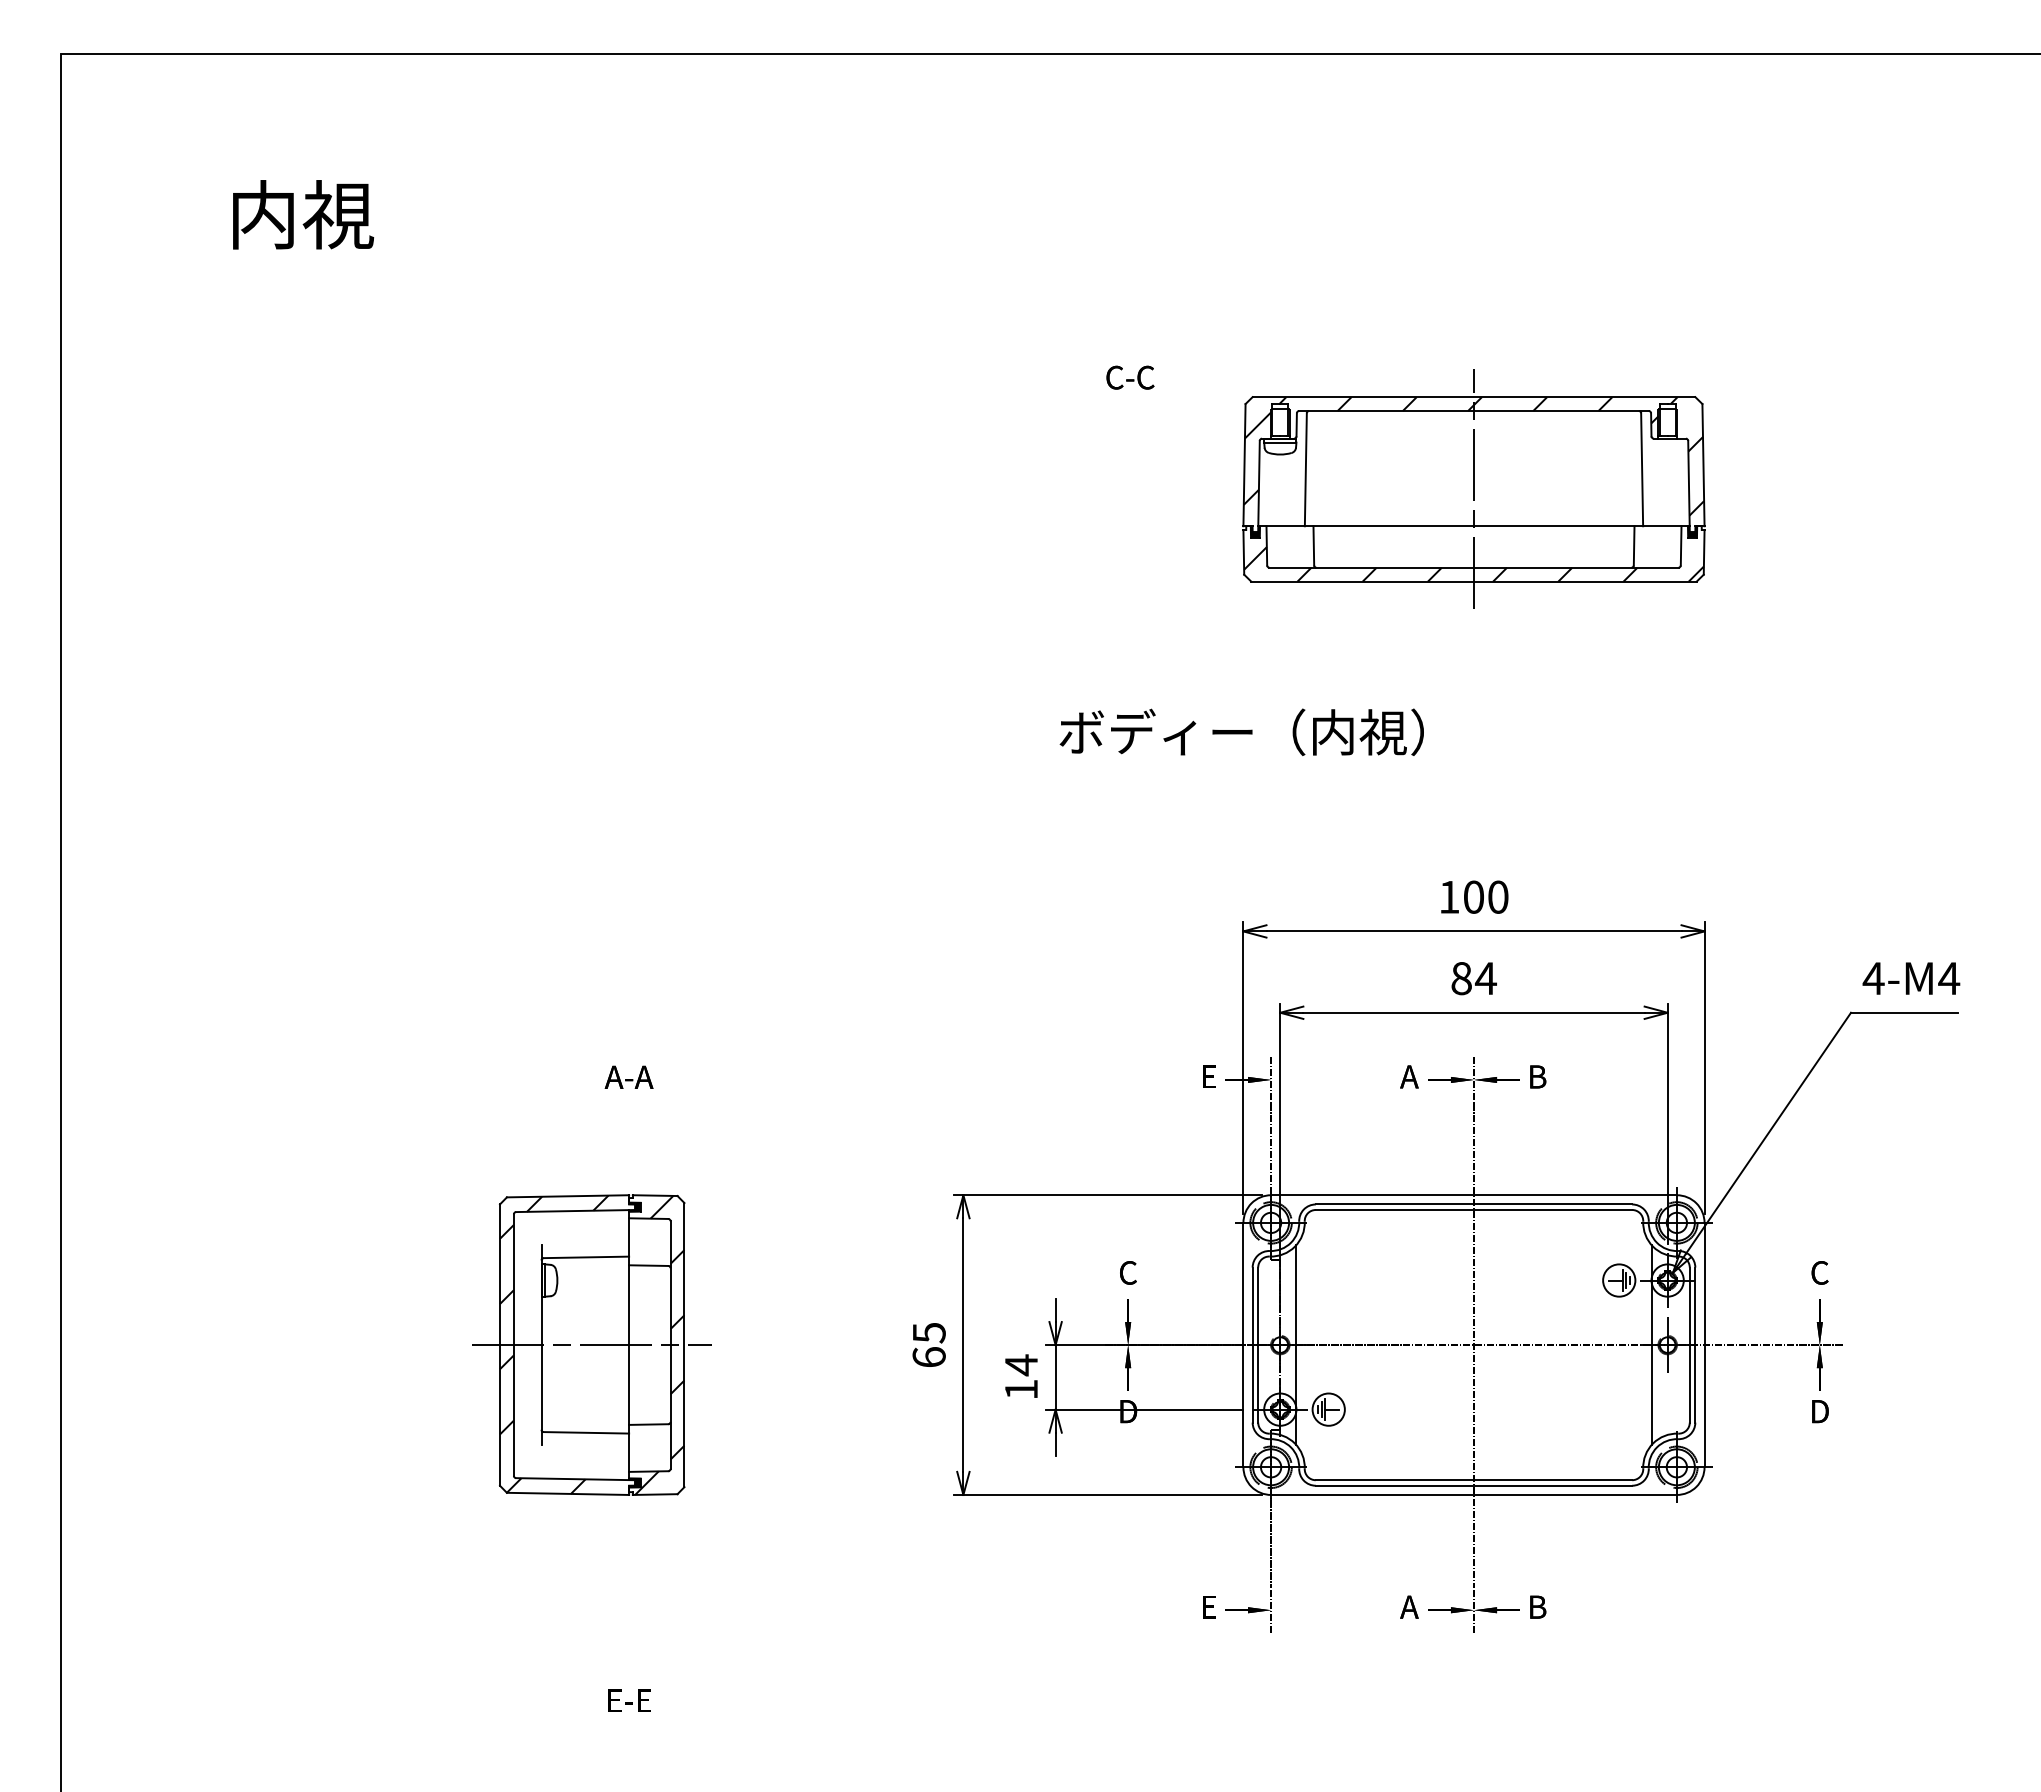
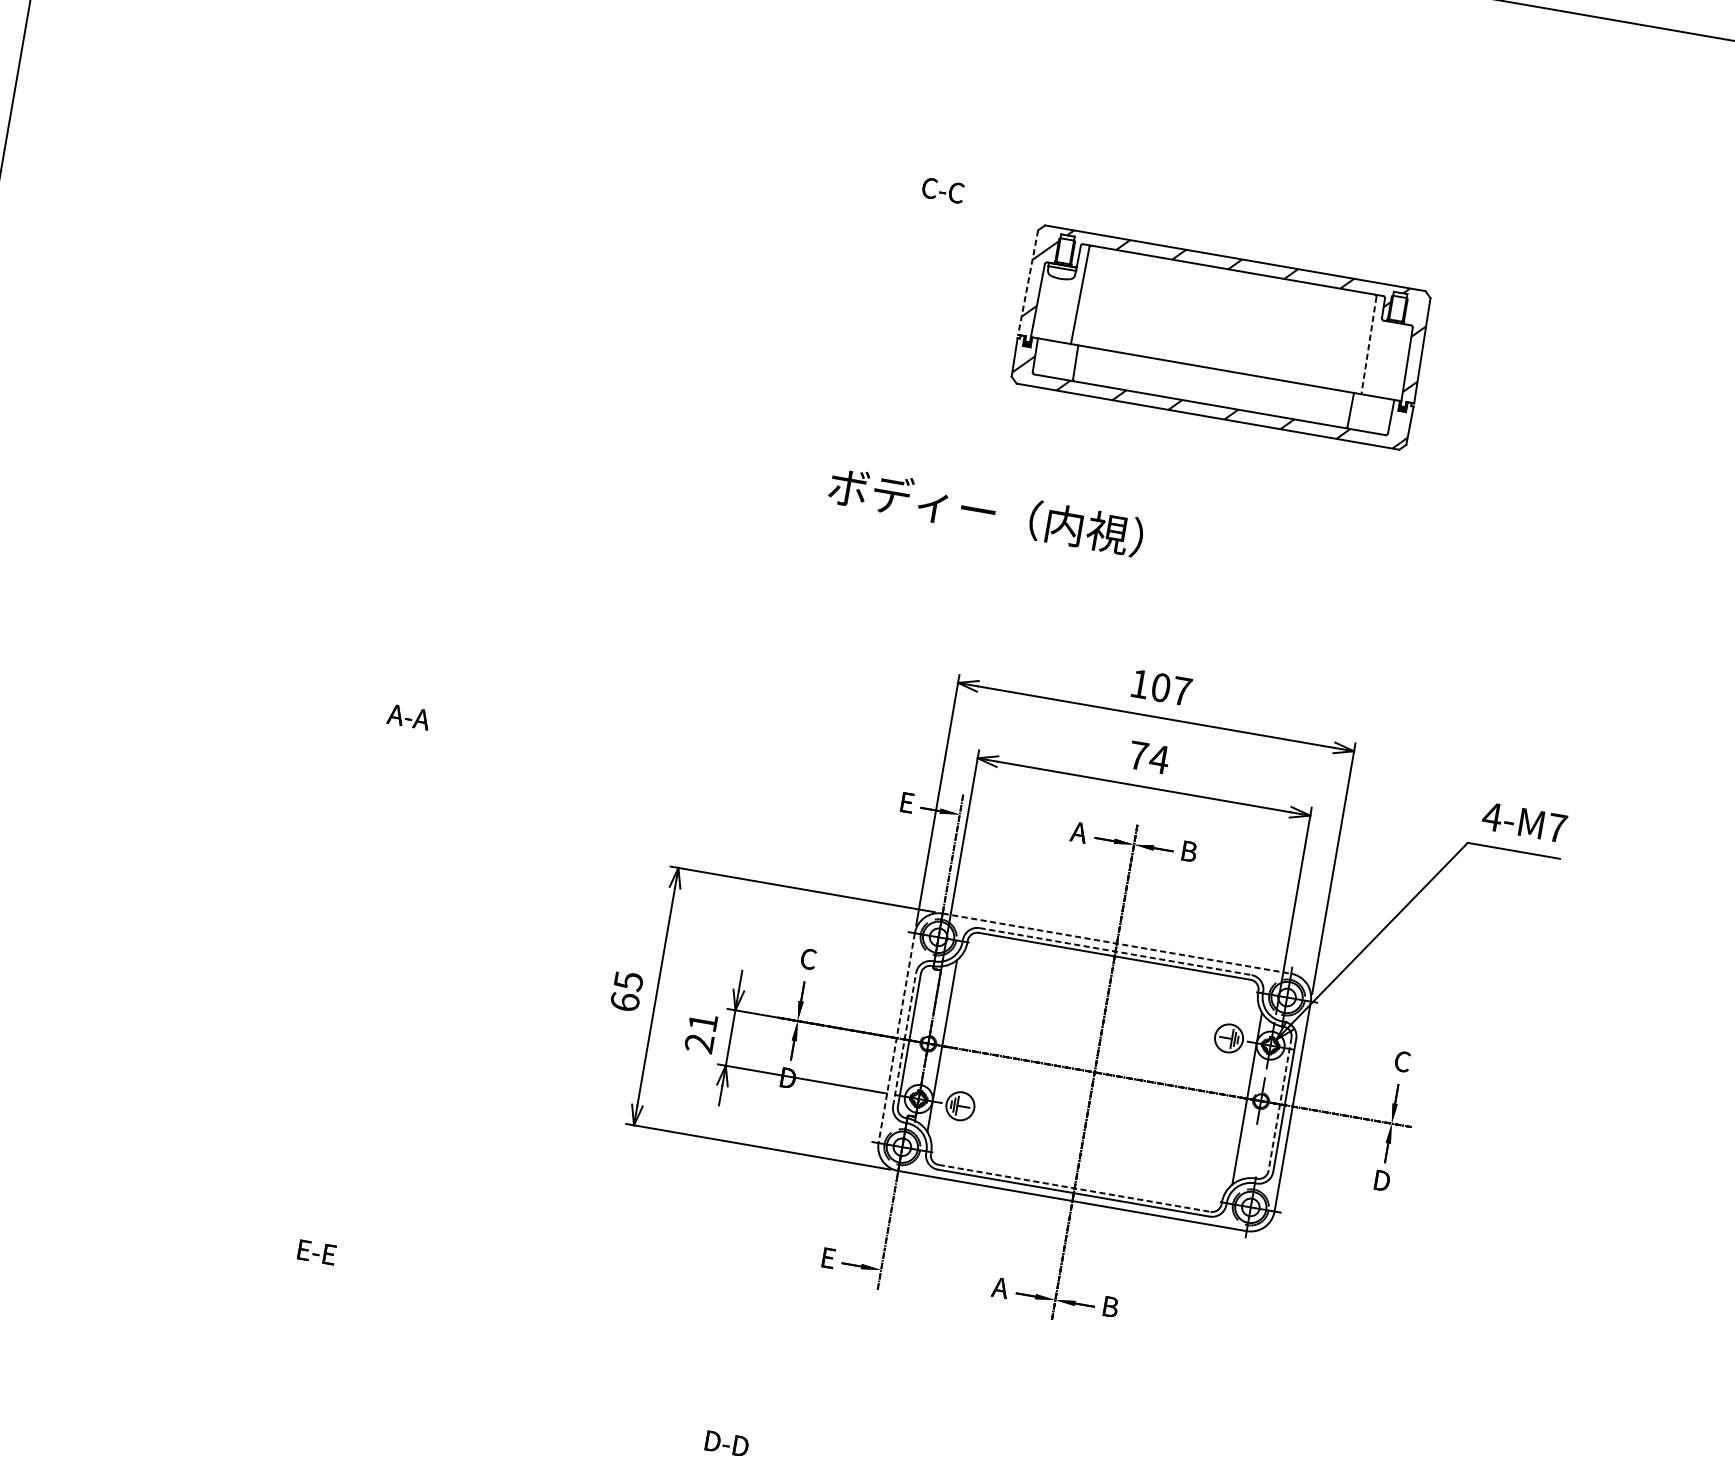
line: (1244, 465) -> (1028, 282), solid -> dashed
line: (1642, 469) -> (1369, 345), solid -> dashed
line: (1473, 489) -> (1221, 337), removed
text: (1498, 896) -> (1182, 690), 100 -> 107
text: (1461, 978) -> (1138, 755), 84 -> 74
text: (1949, 978) -> (1557, 828), 4-M4 -> 4-M7
line: (1474, 1195) -> (1117, 943), solid -> dashed
line: (1474, 1204) -> (1116, 951), solid -> dashed
part: (591, 1344) -> (336, 940), removed
line: (1243, 1345) -> (896, 1038), solid -> dashed
line: (1252, 1345) -> (904, 1039), solid -> dashed
line: (1689, 1345) -> (1279, 1104), solid -> dashed
text: (1020, 1376) -> (700, 1032), 14 -> 21
line: (1474, 1480) -> (1075, 1188), solid -> dashed

